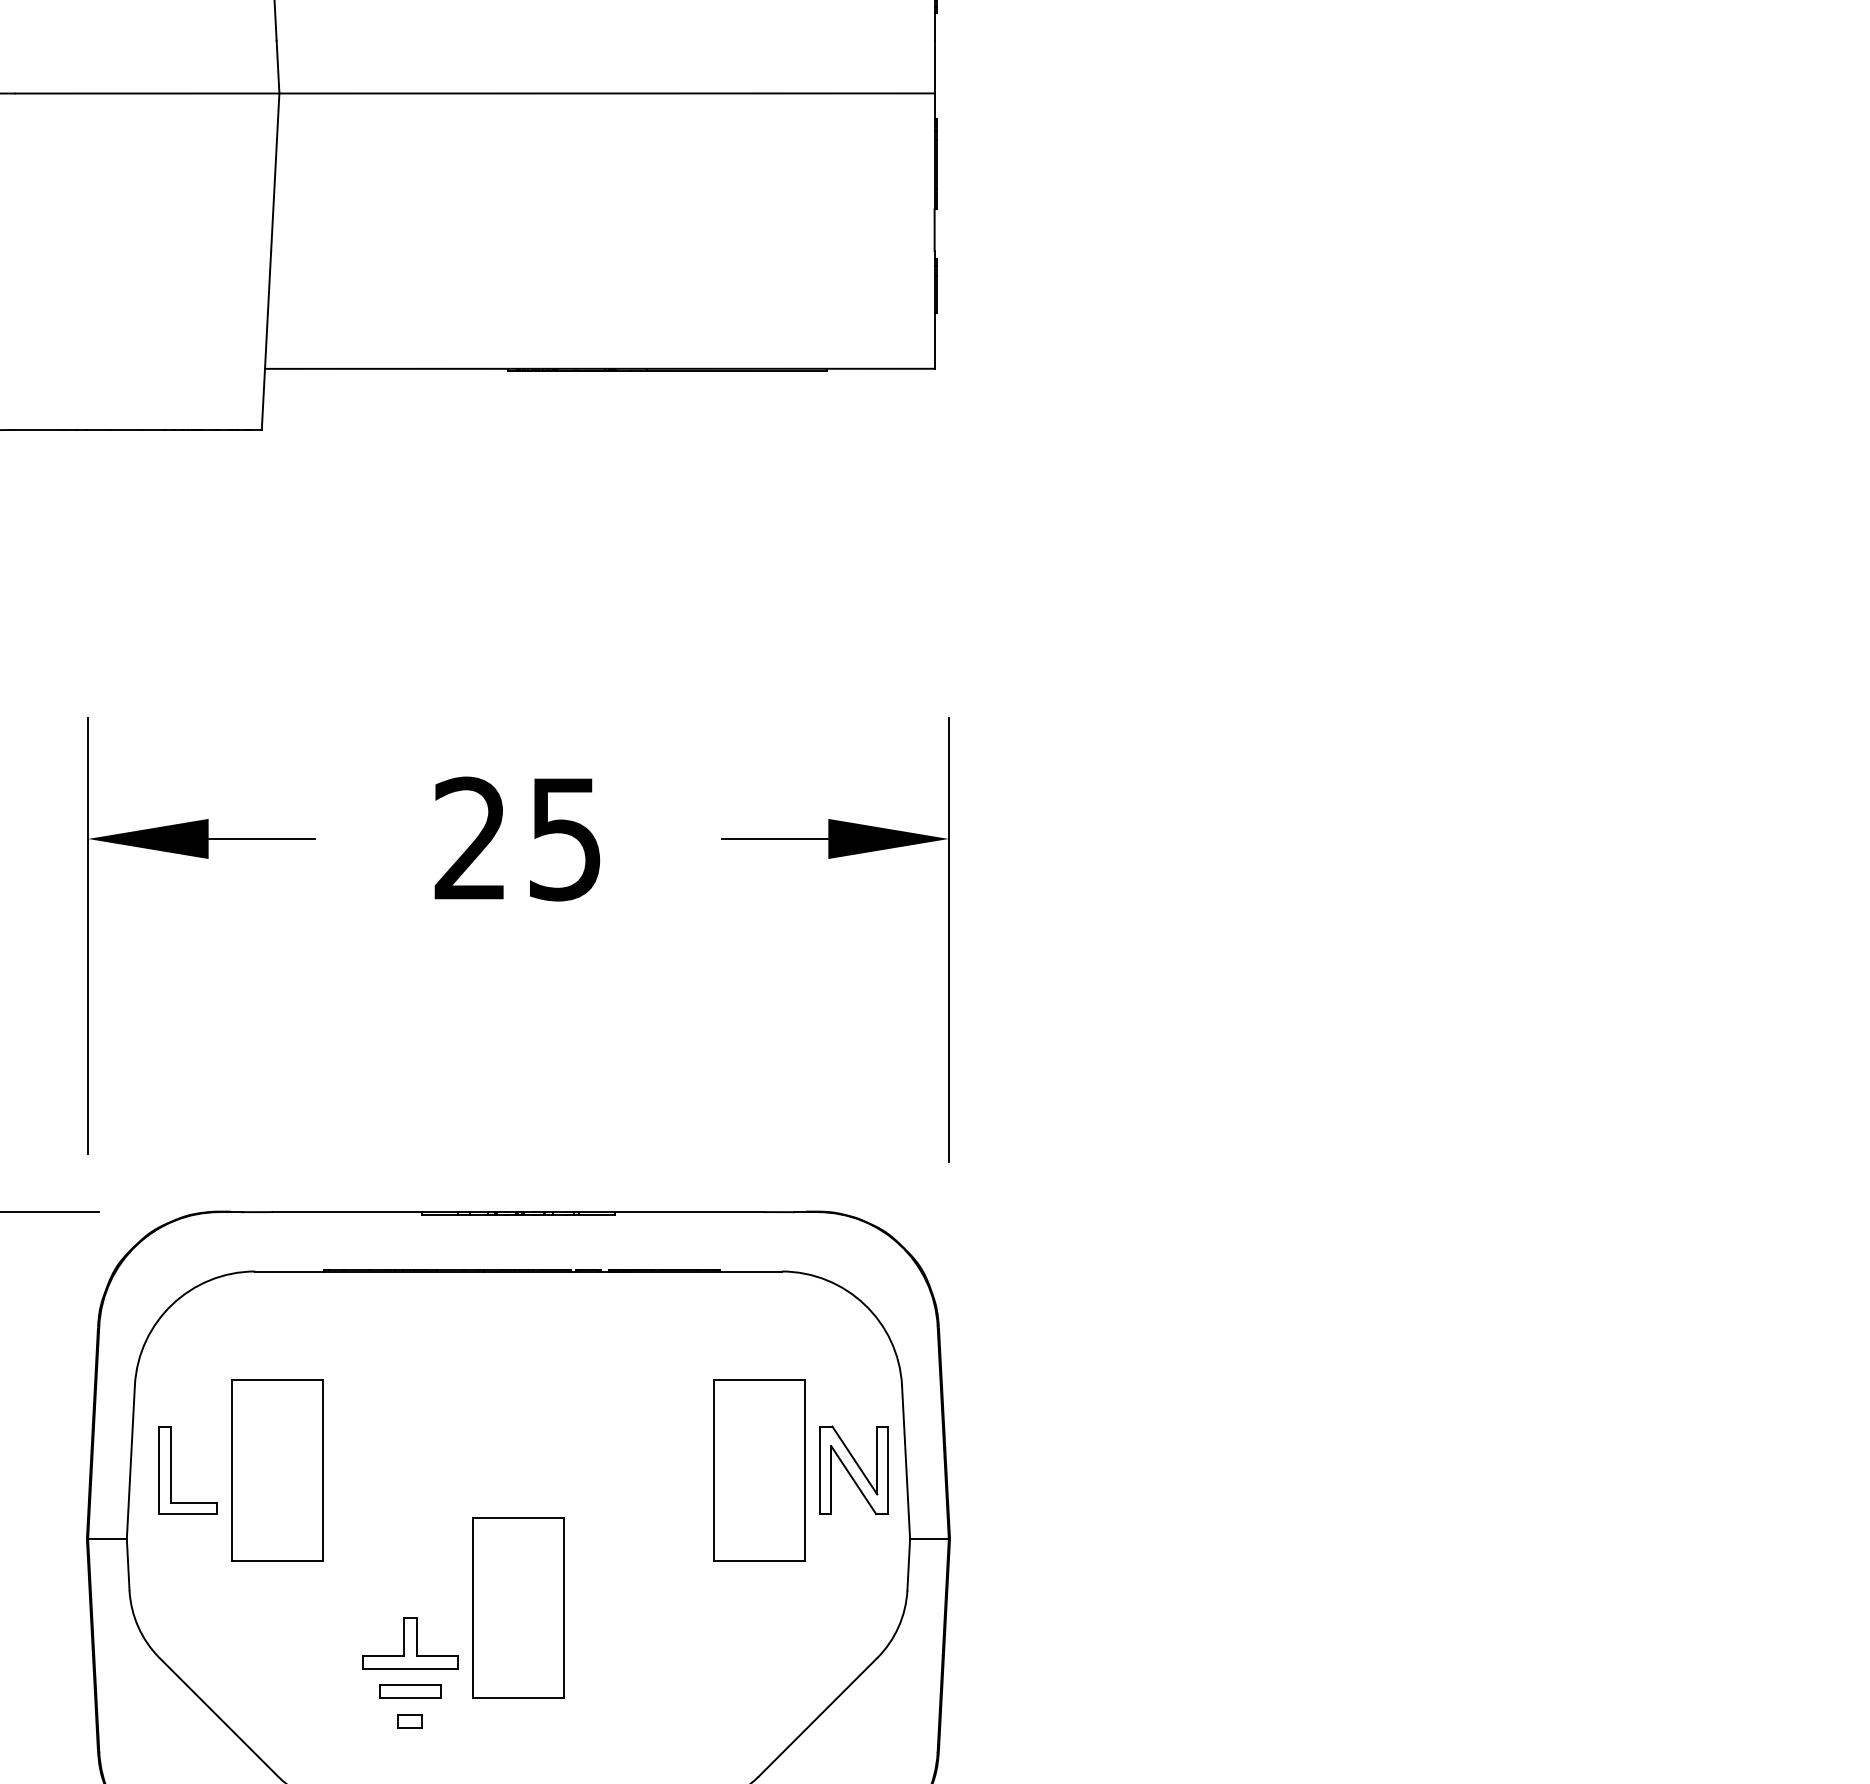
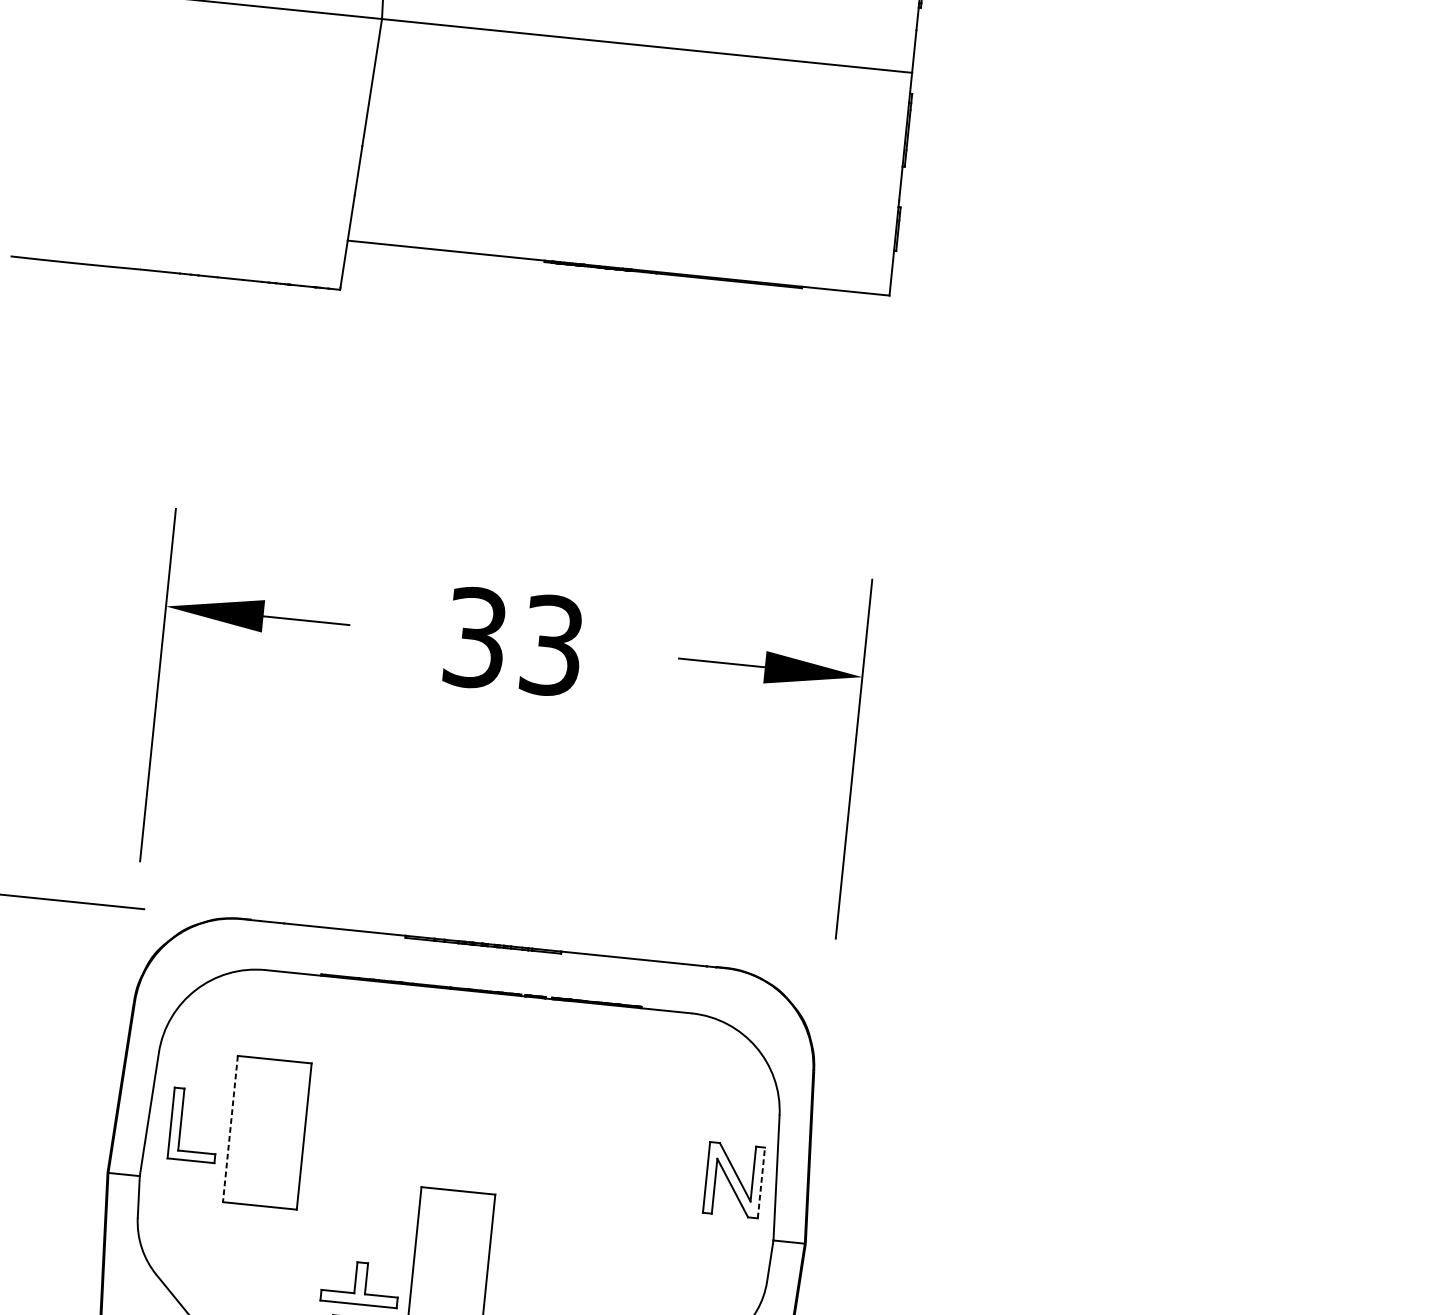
text: (517, 838) -> (513, 641), 25 -> 33
line: (231, 1470) -> (230, 1129), solid -> dashed
part: (759, 1470) -> (657, 1172), removed
line: (888, 1470) -> (761, 1183), solid -> dashed

